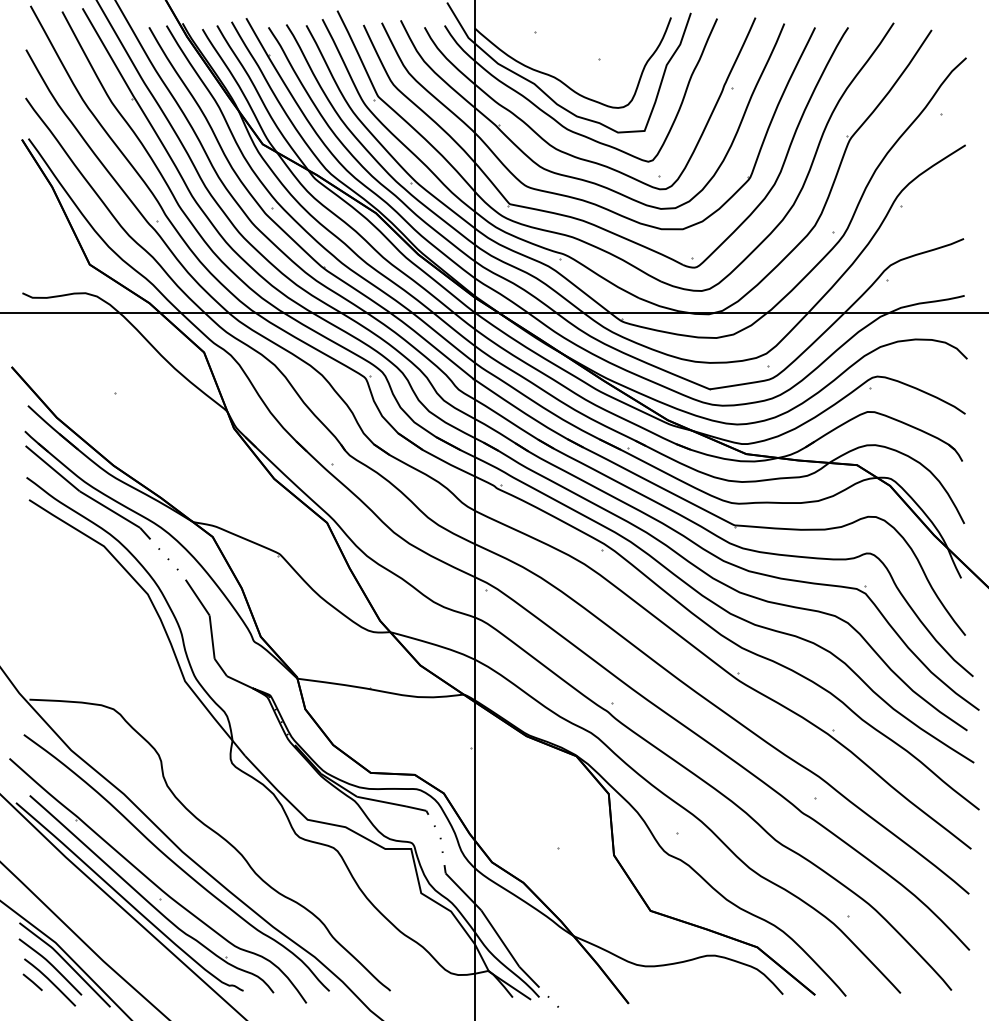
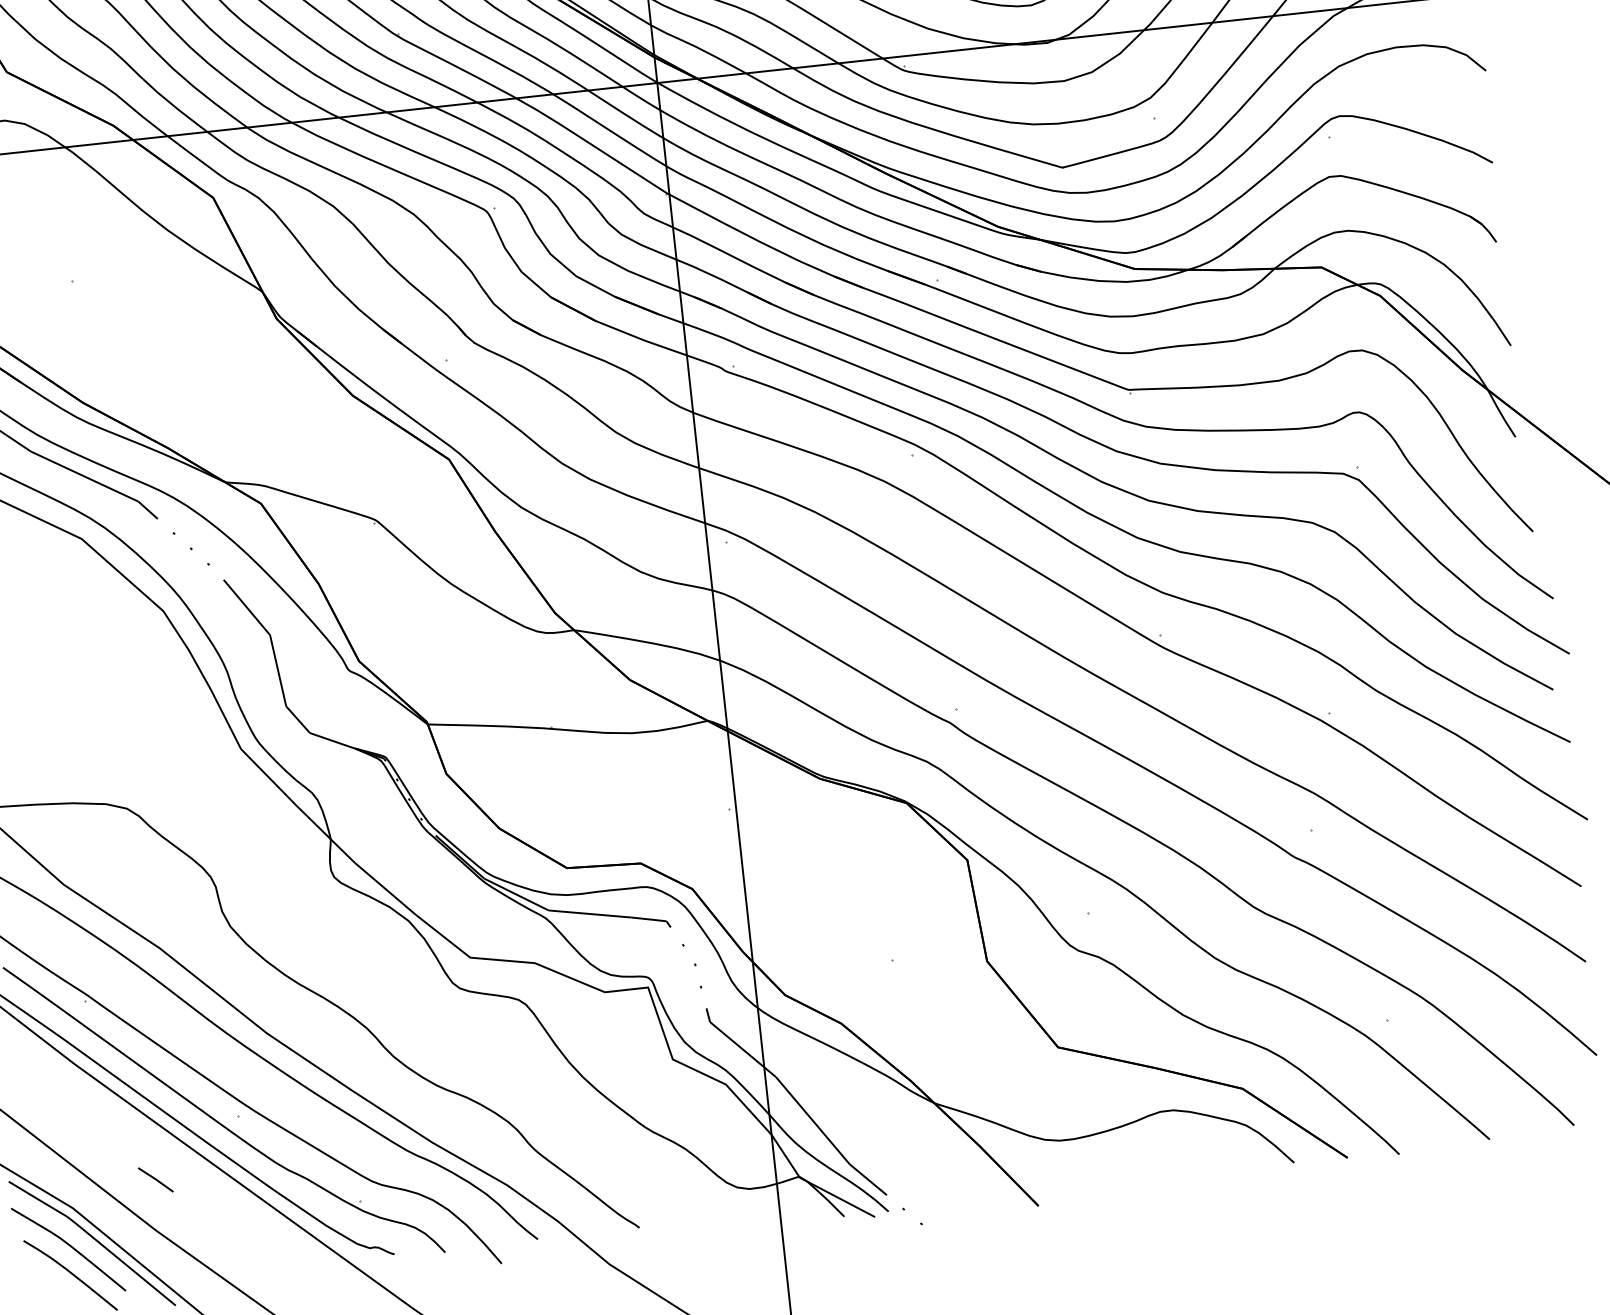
line: (32, 982) -> (155, 1180), moved

